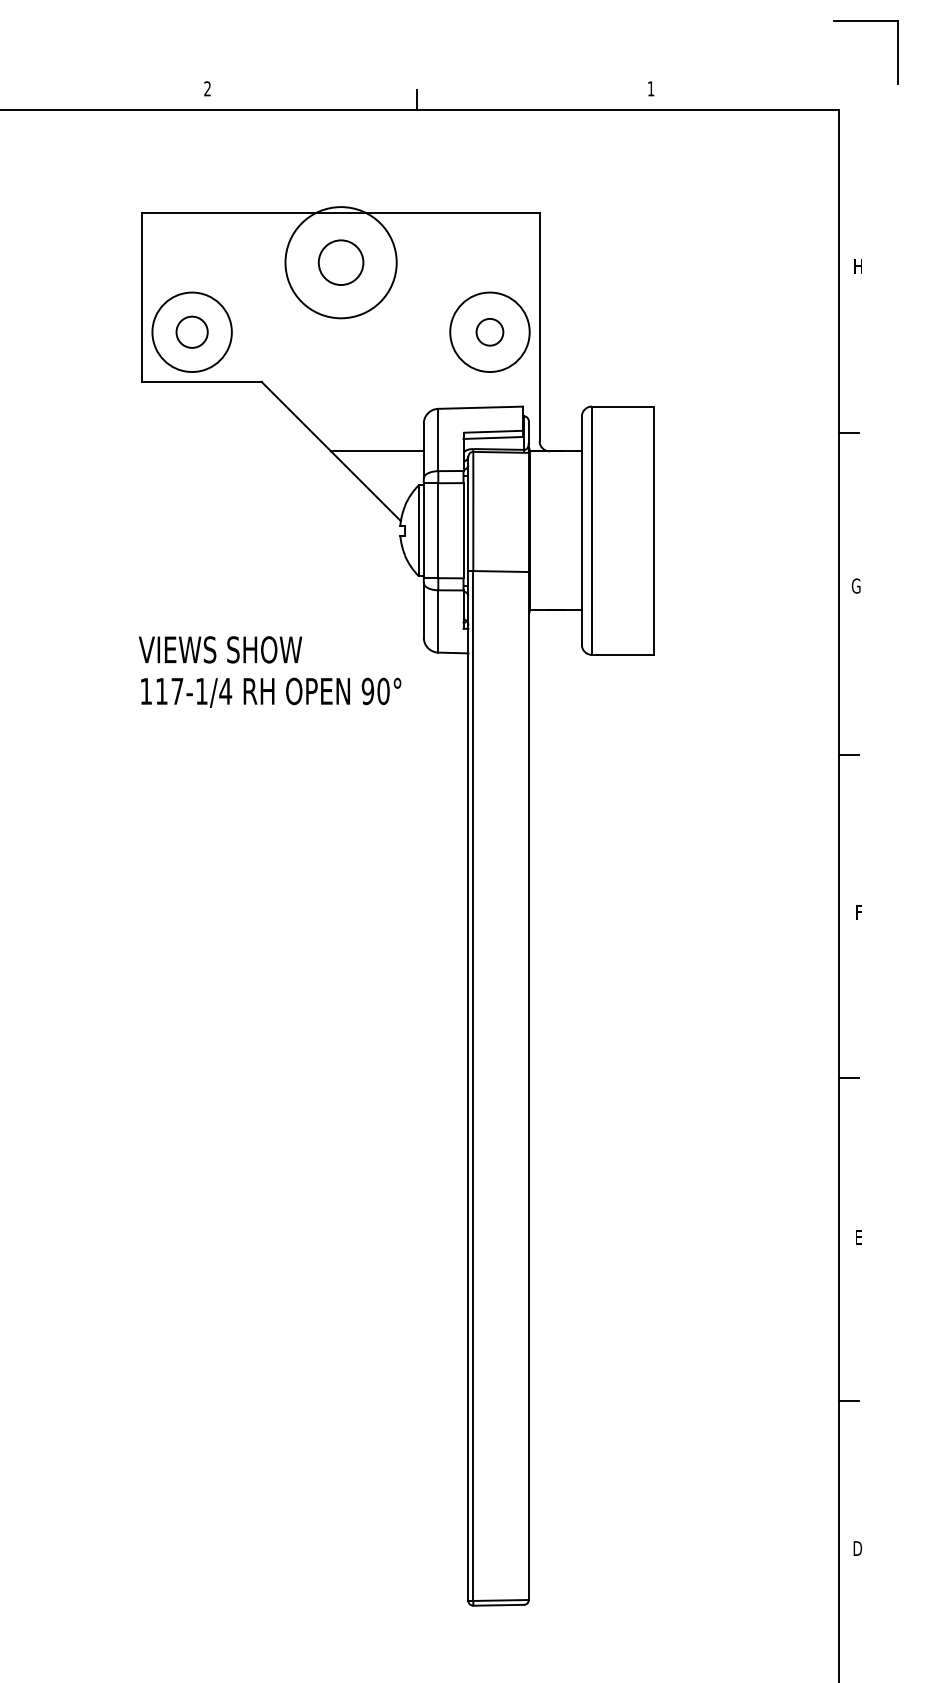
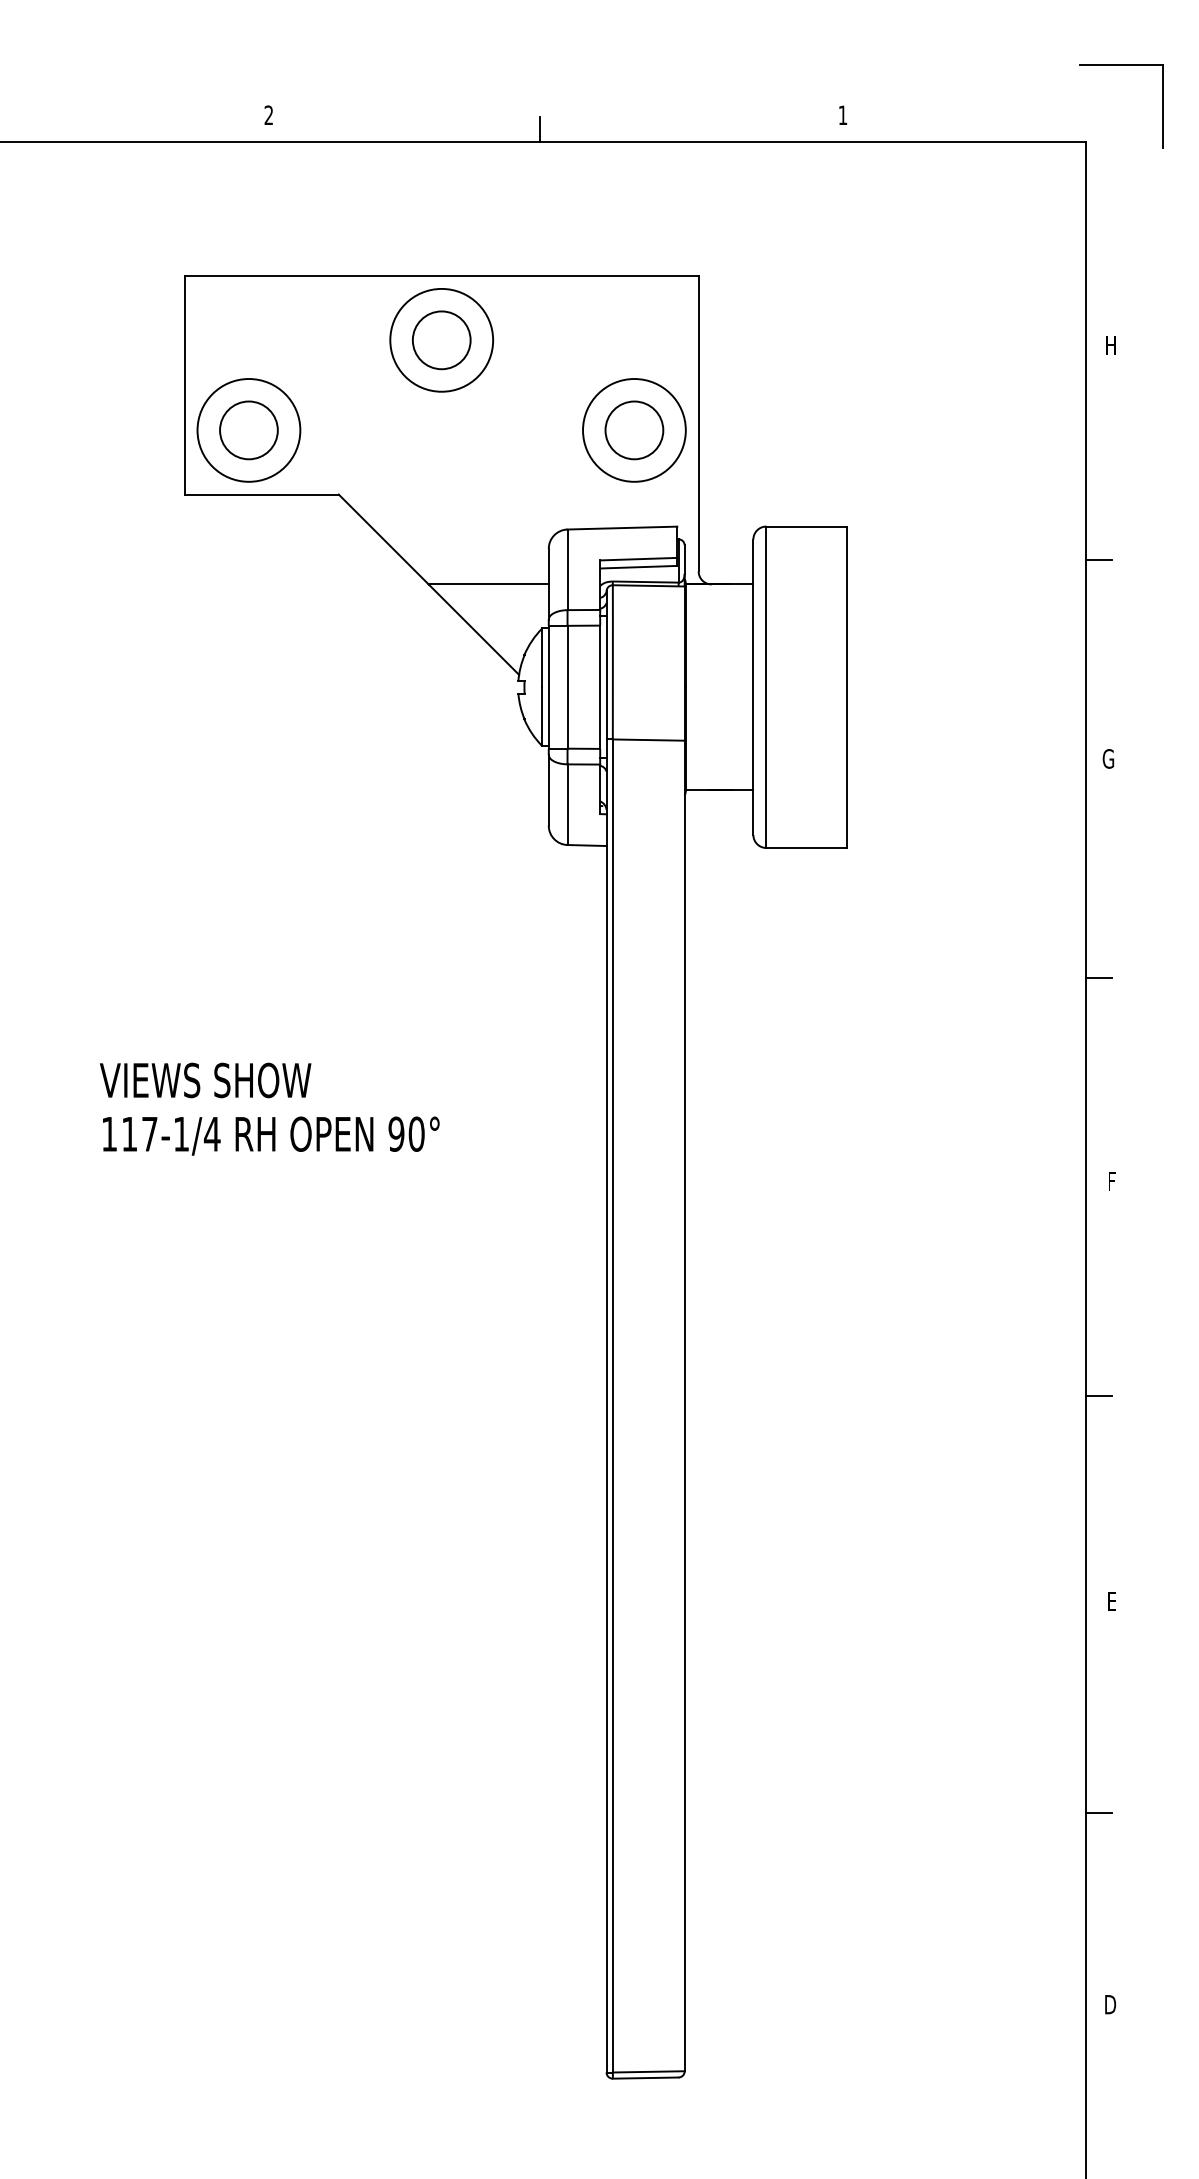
part: (866, 20) -> (1121, 65), moved
circle: (340, 262) -> (441, 339), size x0.71
circle: (191, 332) -> (248, 430), size x1.43
circle: (490, 332) -> (634, 430), size x1.67
text: (269, 671) -> (269, 1108), moved

